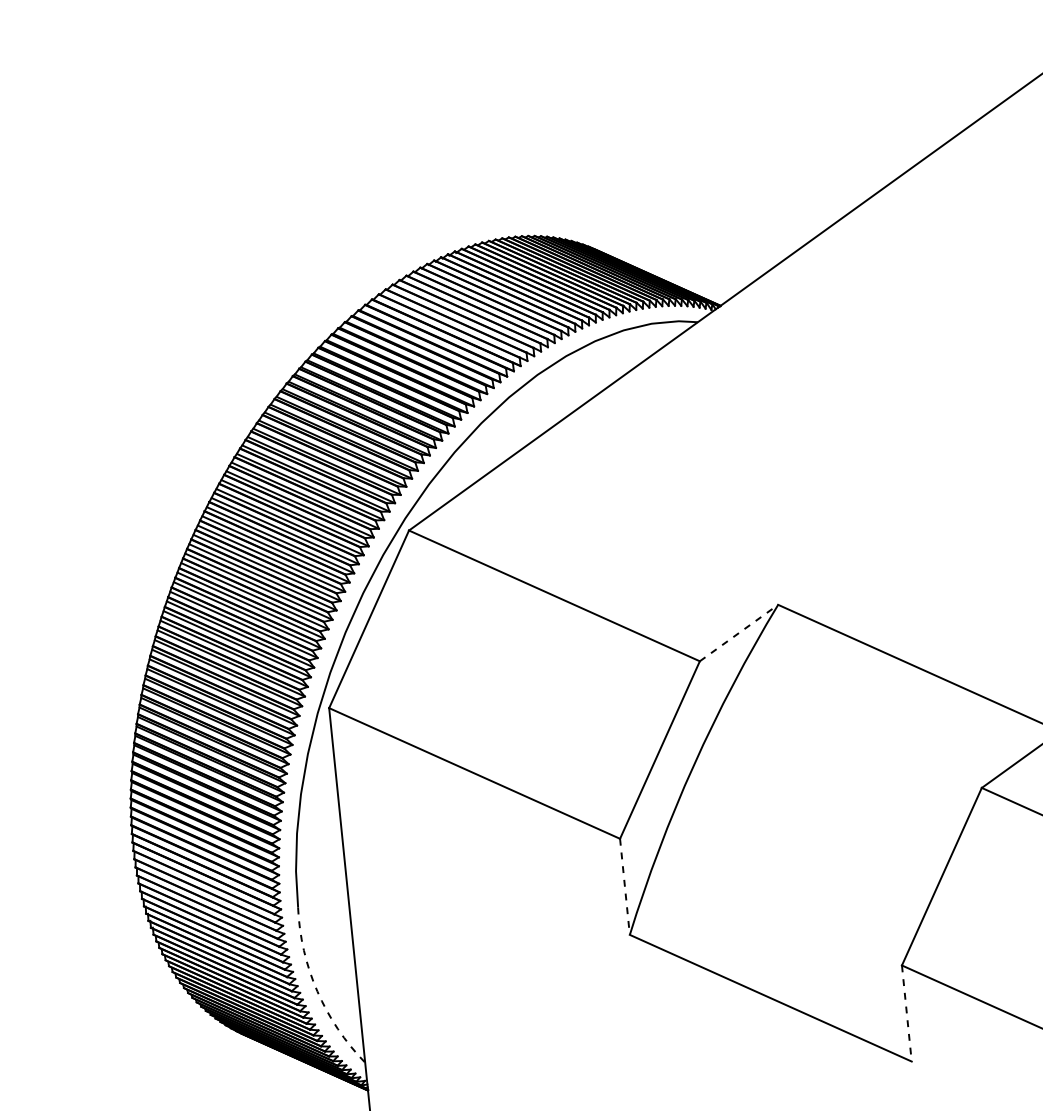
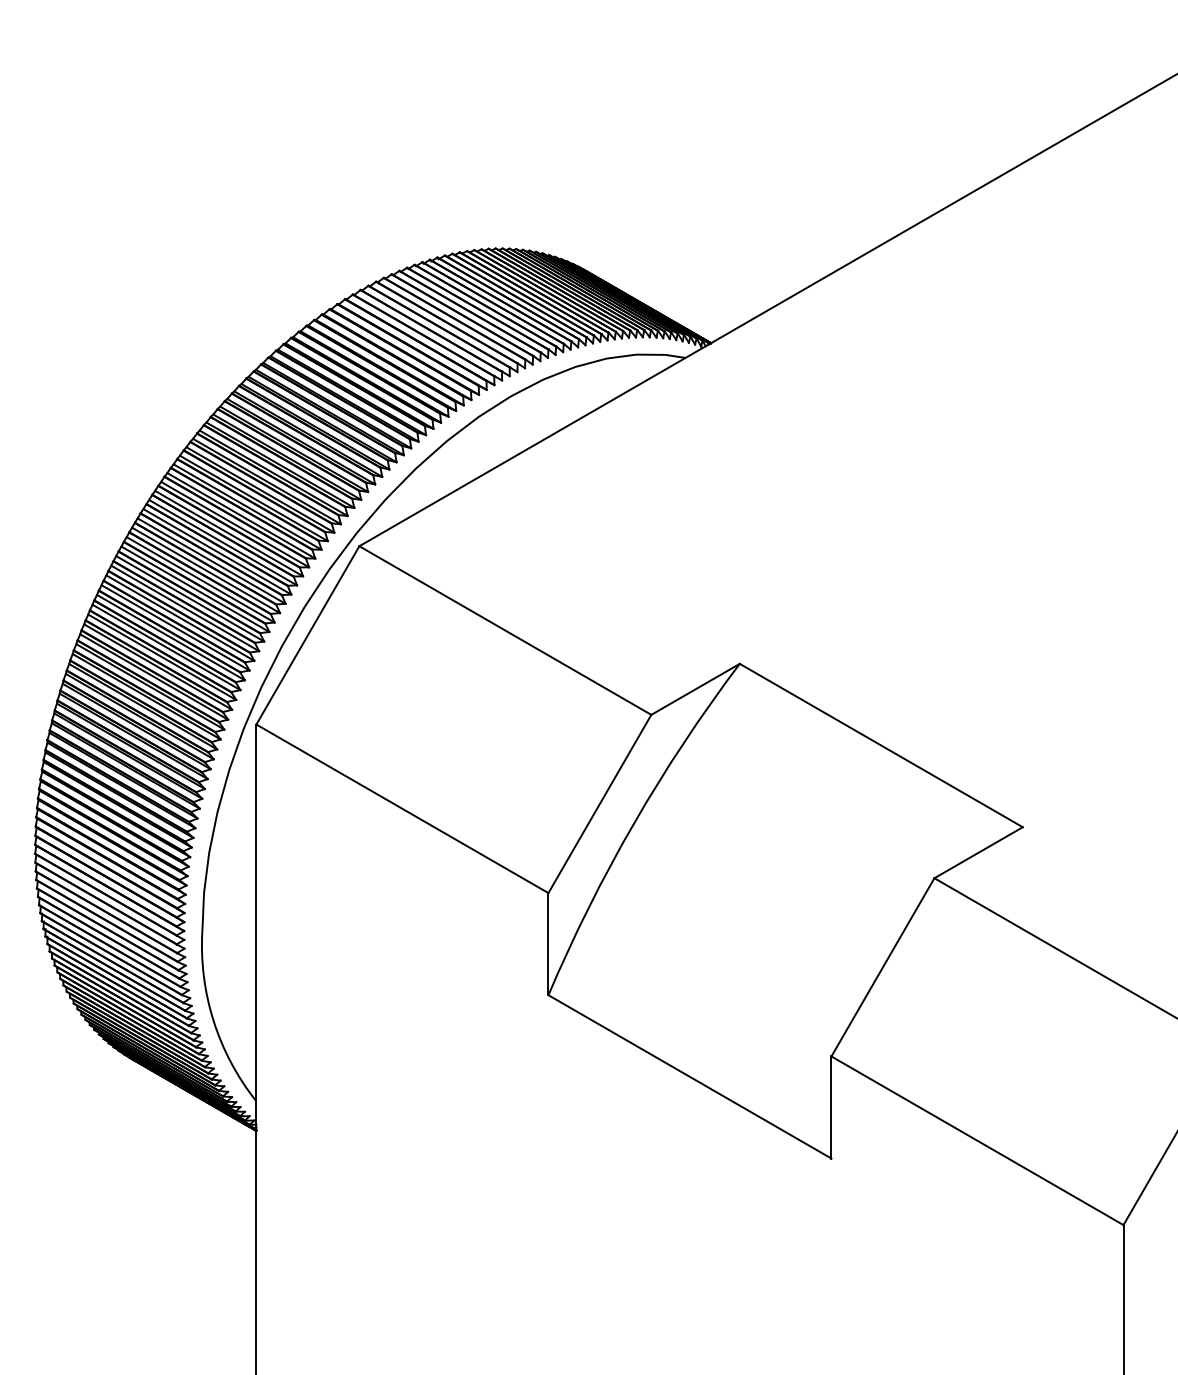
line: (738, 633) -> (695, 689), dashed -> solid
line: (625, 887) -> (548, 944), dashed -> solid
arc: (317, 991) -> (213, 1021), dashed -> solid
line: (906, 1014) -> (831, 1108), dashed -> solid

